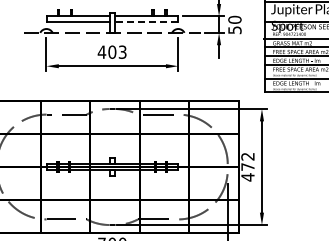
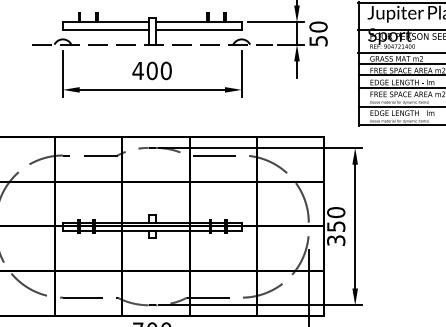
line: (146, 21) -> (198, 29), dashed -> solid
text: (122, 51) -> (166, 69), 403 -> 400
text: (247, 166) -> (335, 225), 472 -> 350

